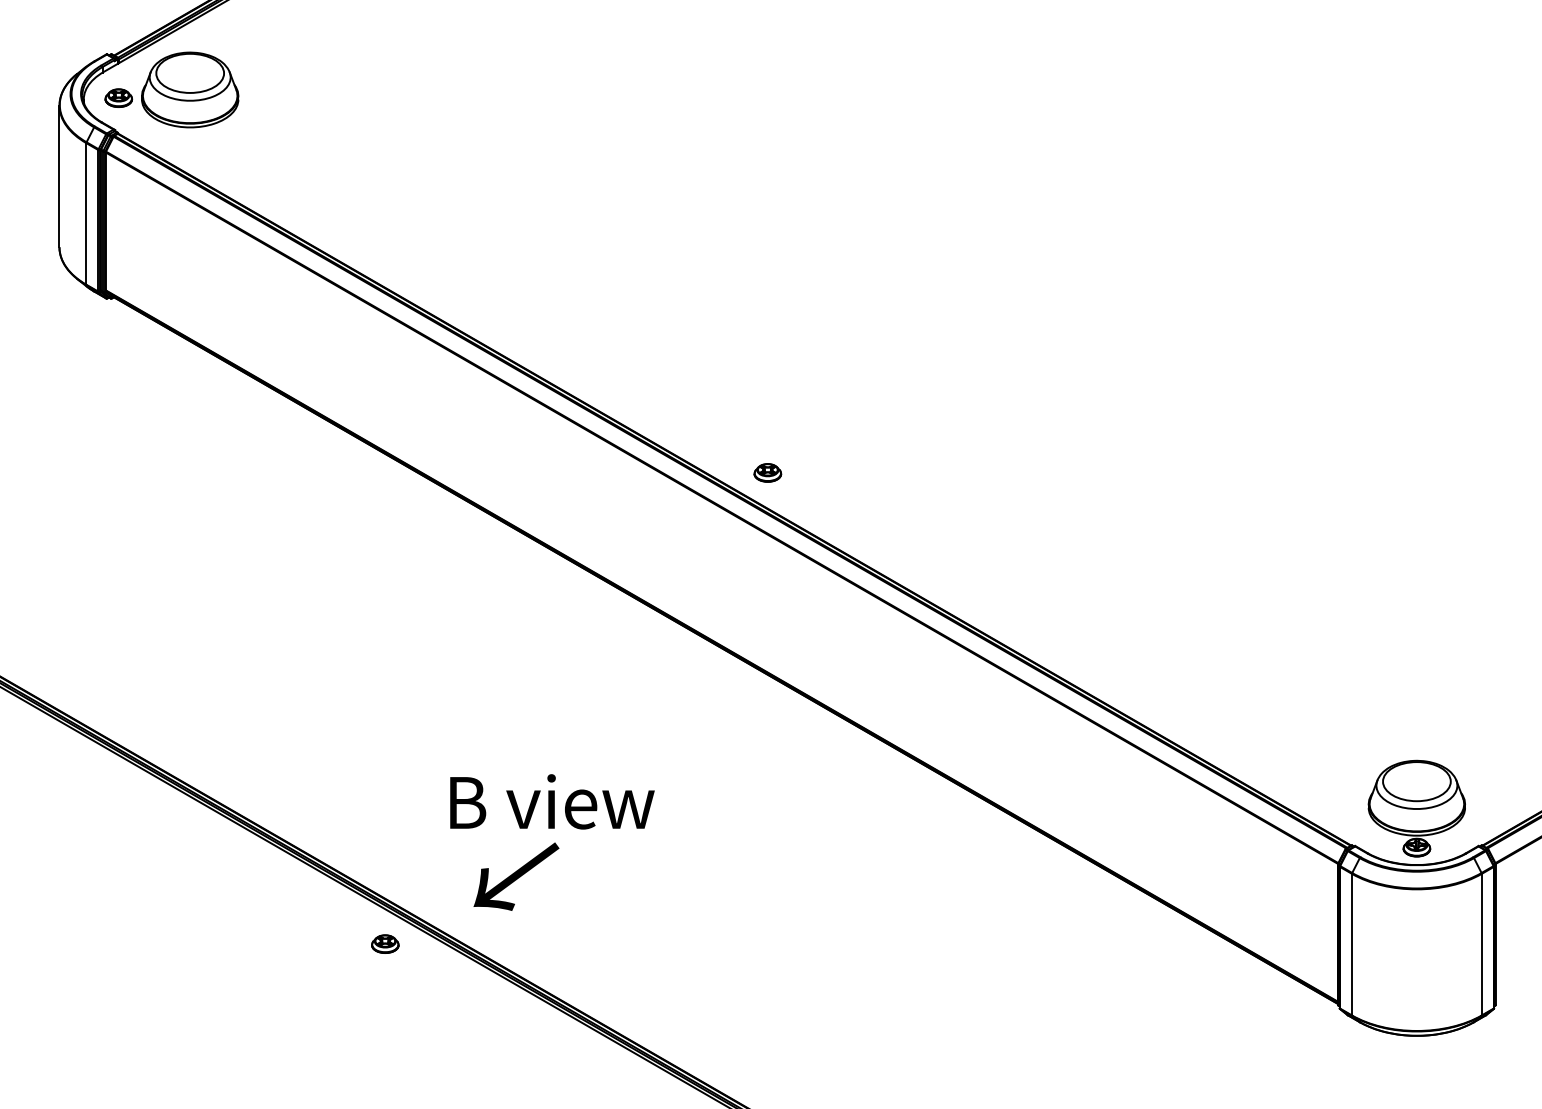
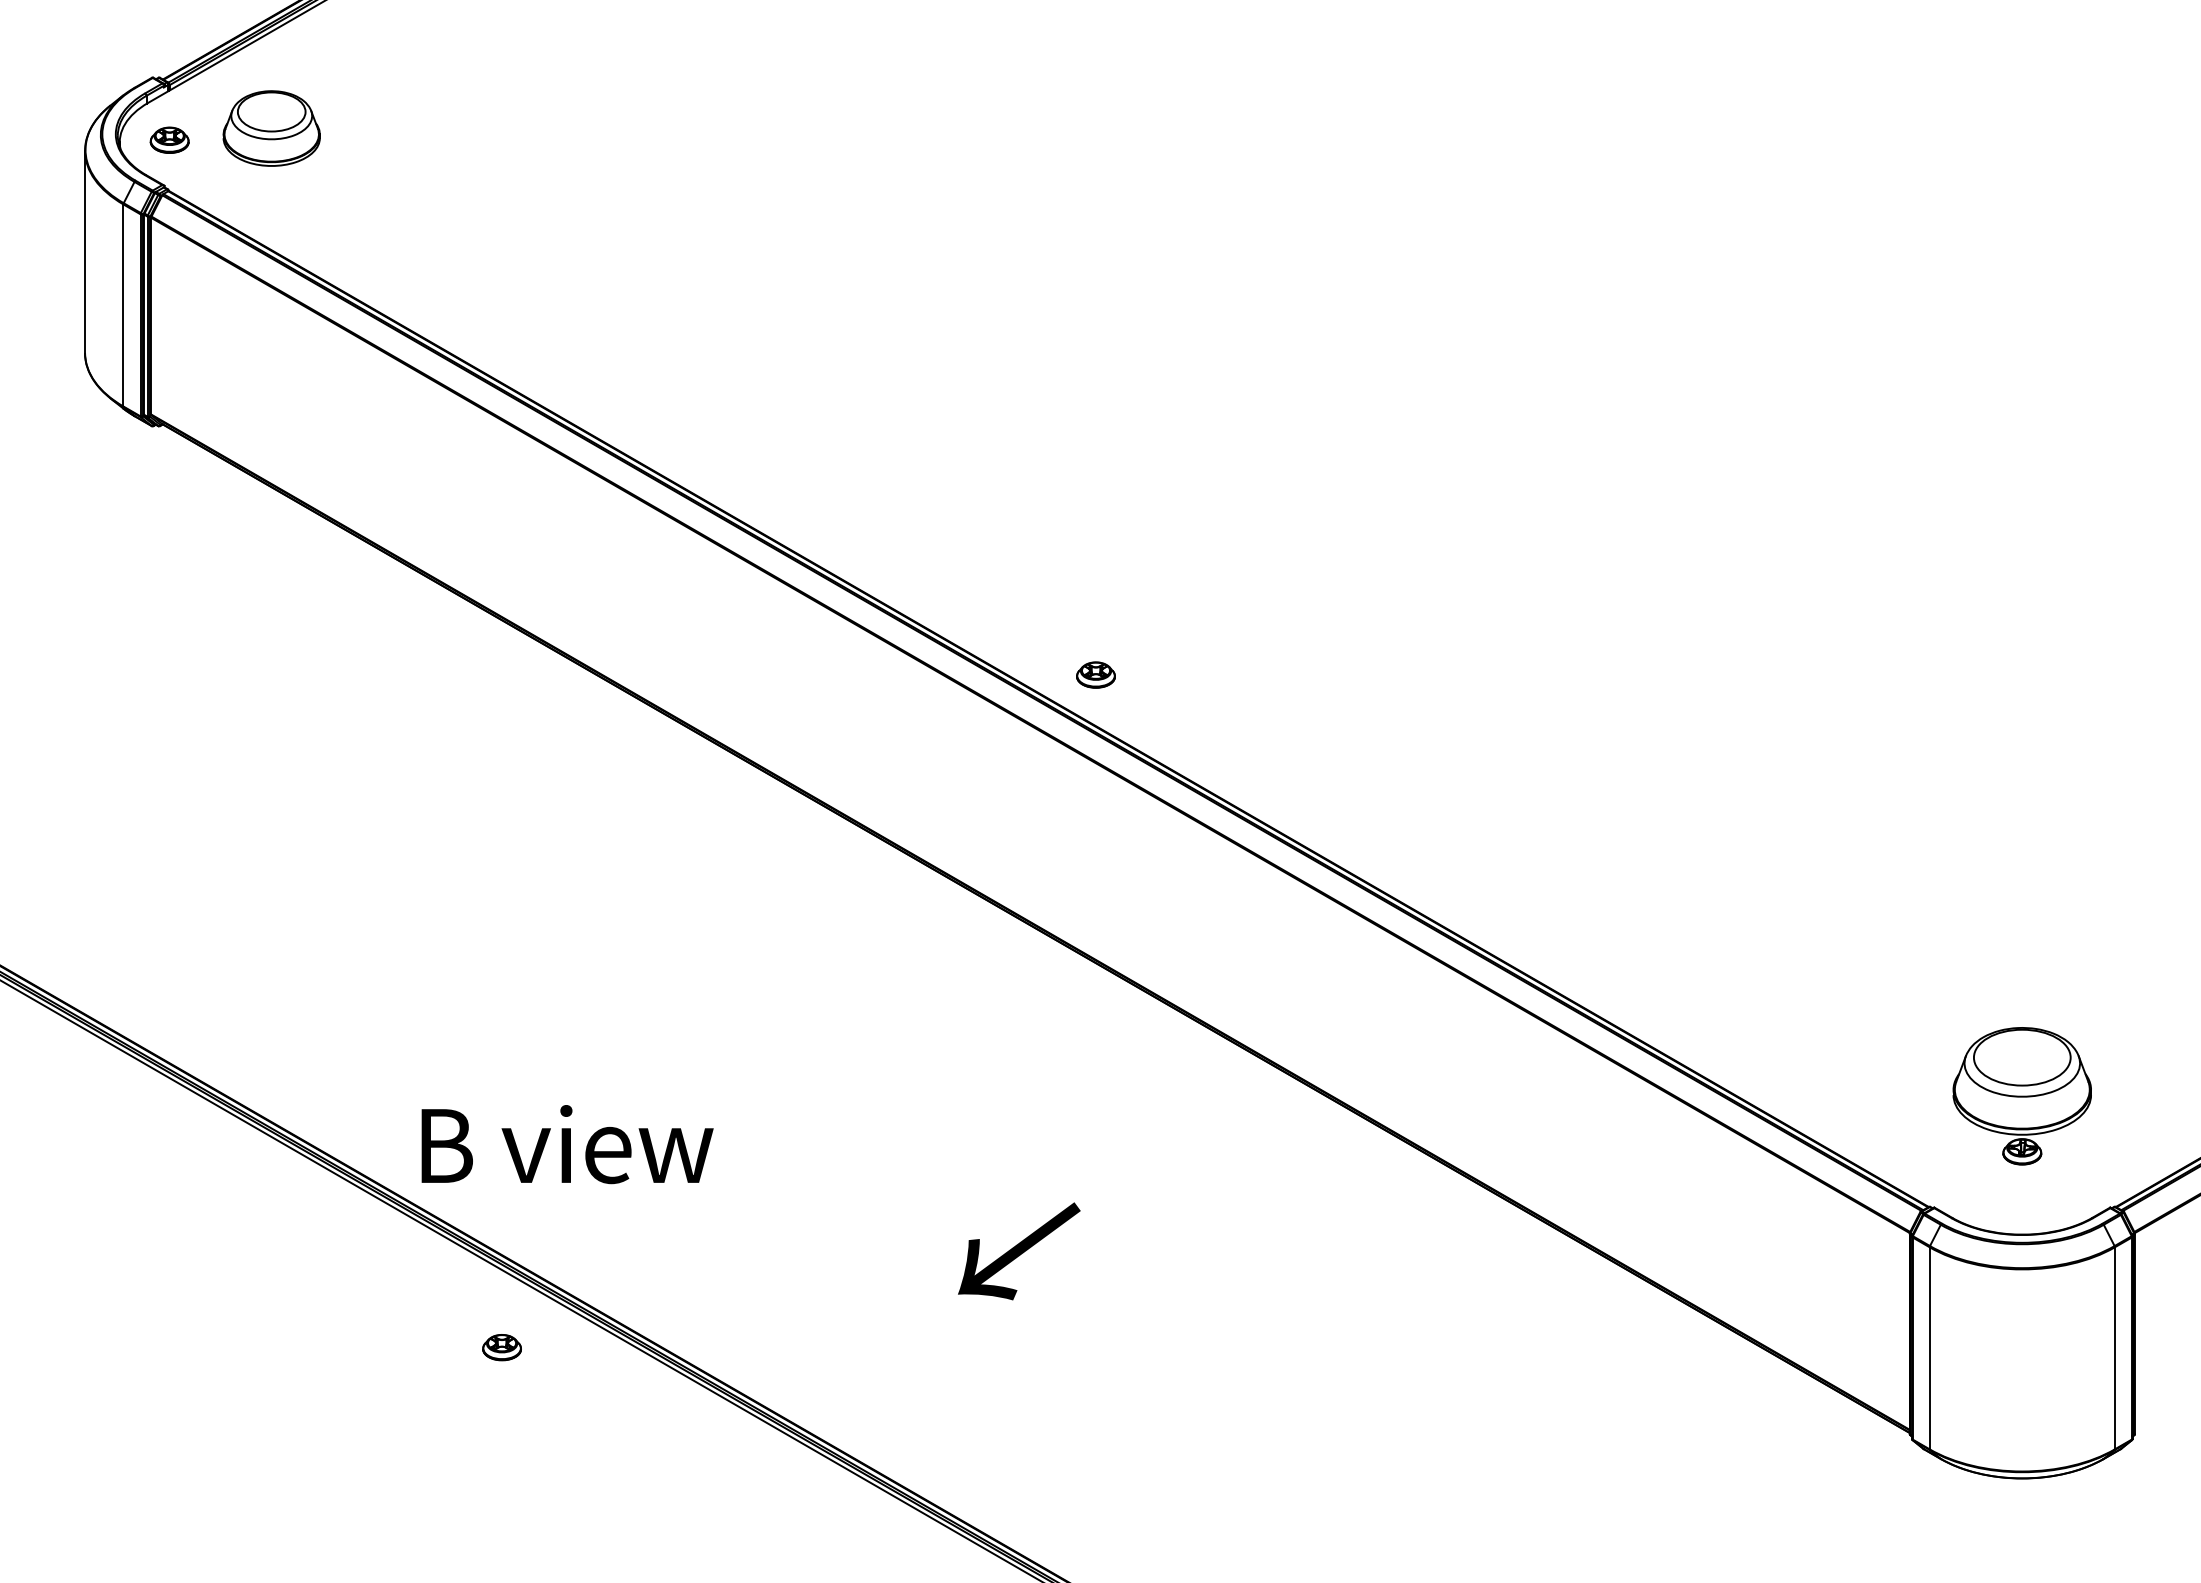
part: (190, 89) -> (271, 128), size x0.7
text: (552, 801) -> (567, 1144), moved
part: (1416, 808) -> (2021, 1096), moved
text: (516, 876) -> (1019, 1251), moved
part: (384, 944) -> (501, 1347), moved

